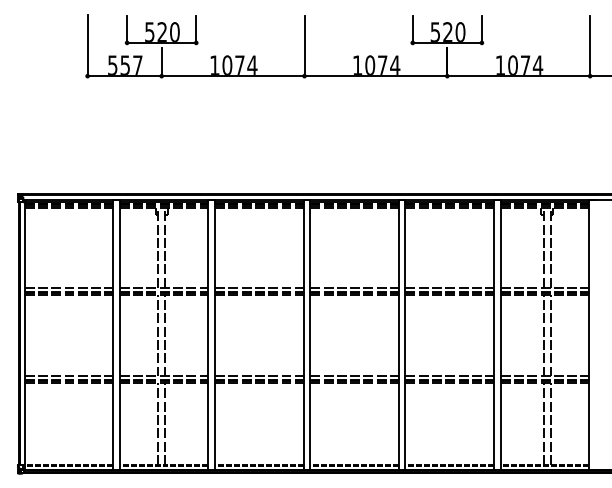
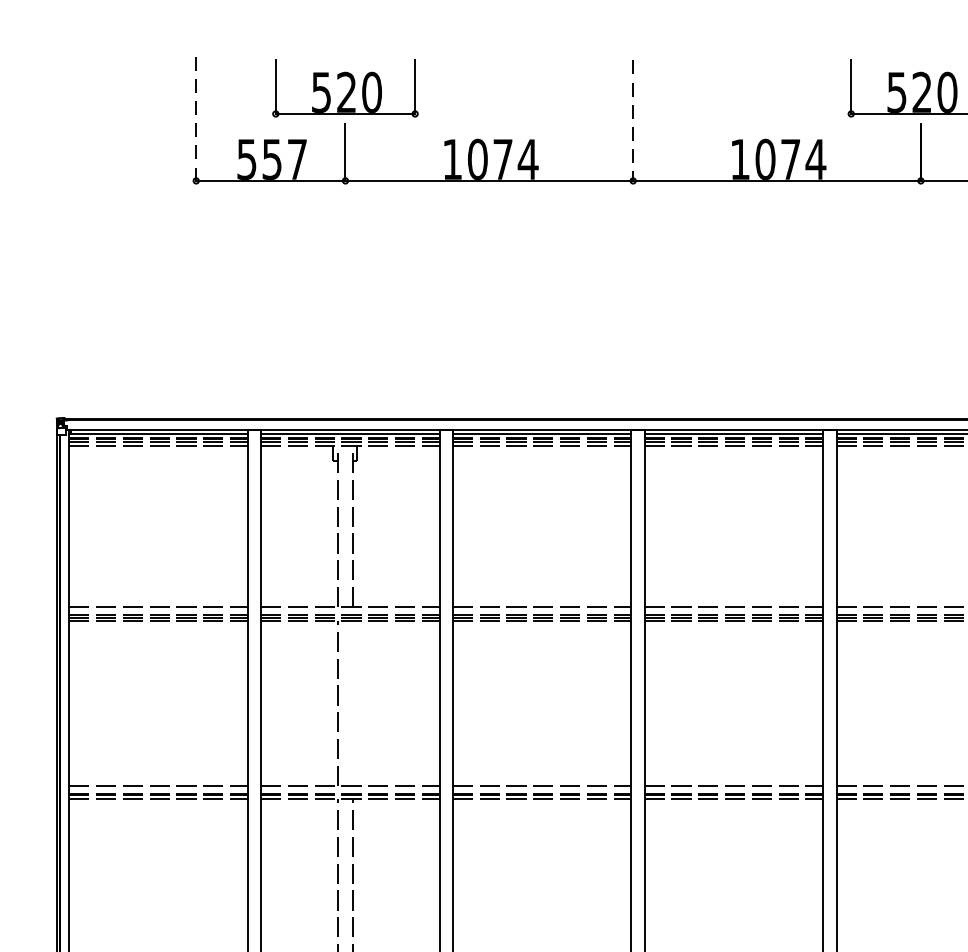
line: (87, 45) -> (195, 119), solid -> dashed
line: (304, 46) -> (633, 121), solid -> dashed
line: (165, 335) -> (353, 703), removed

